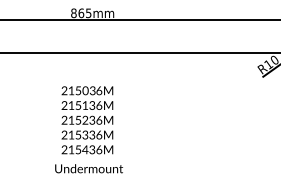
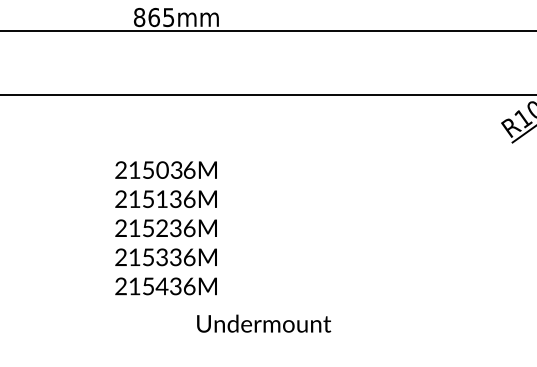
text: (88, 168) -> (262, 323), moved

